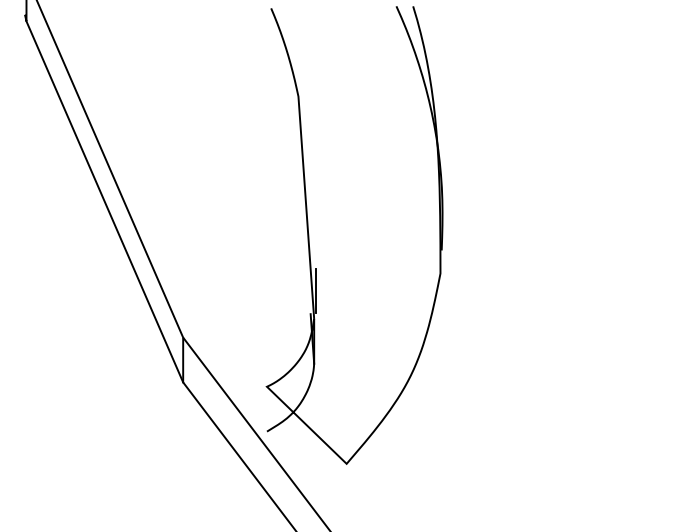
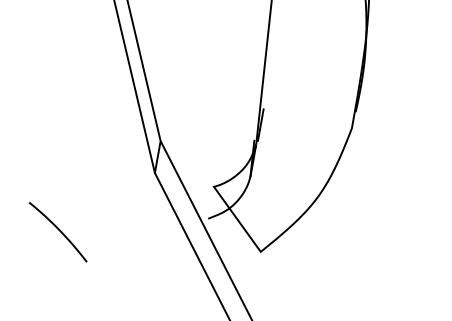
curve: (66, 484) -> (58, 230), added

